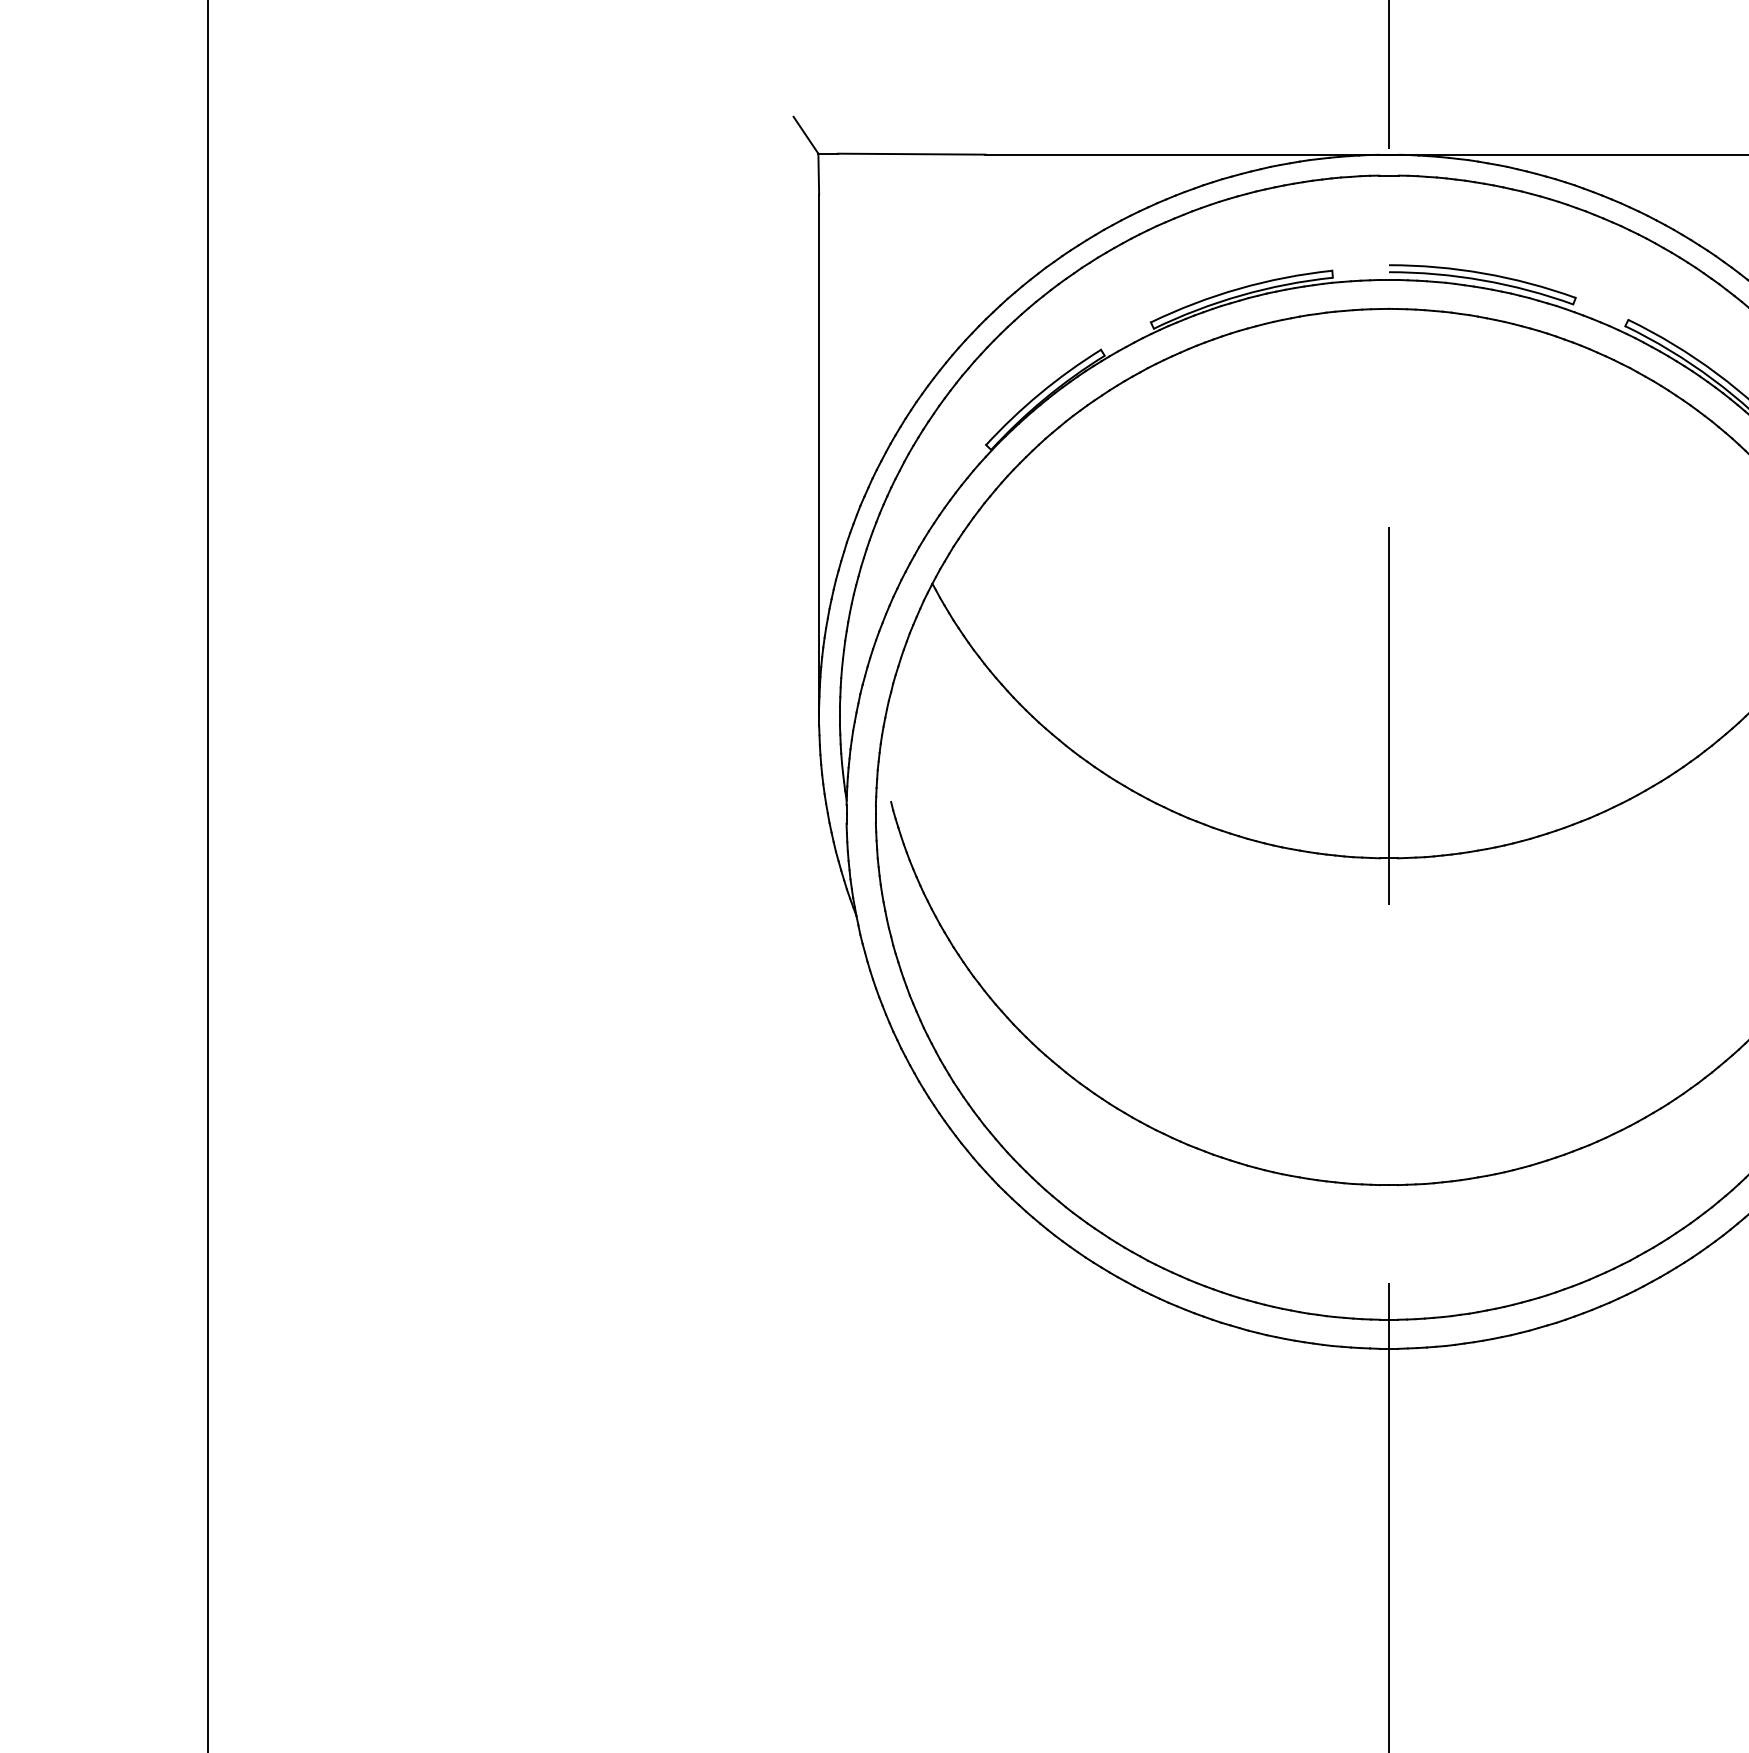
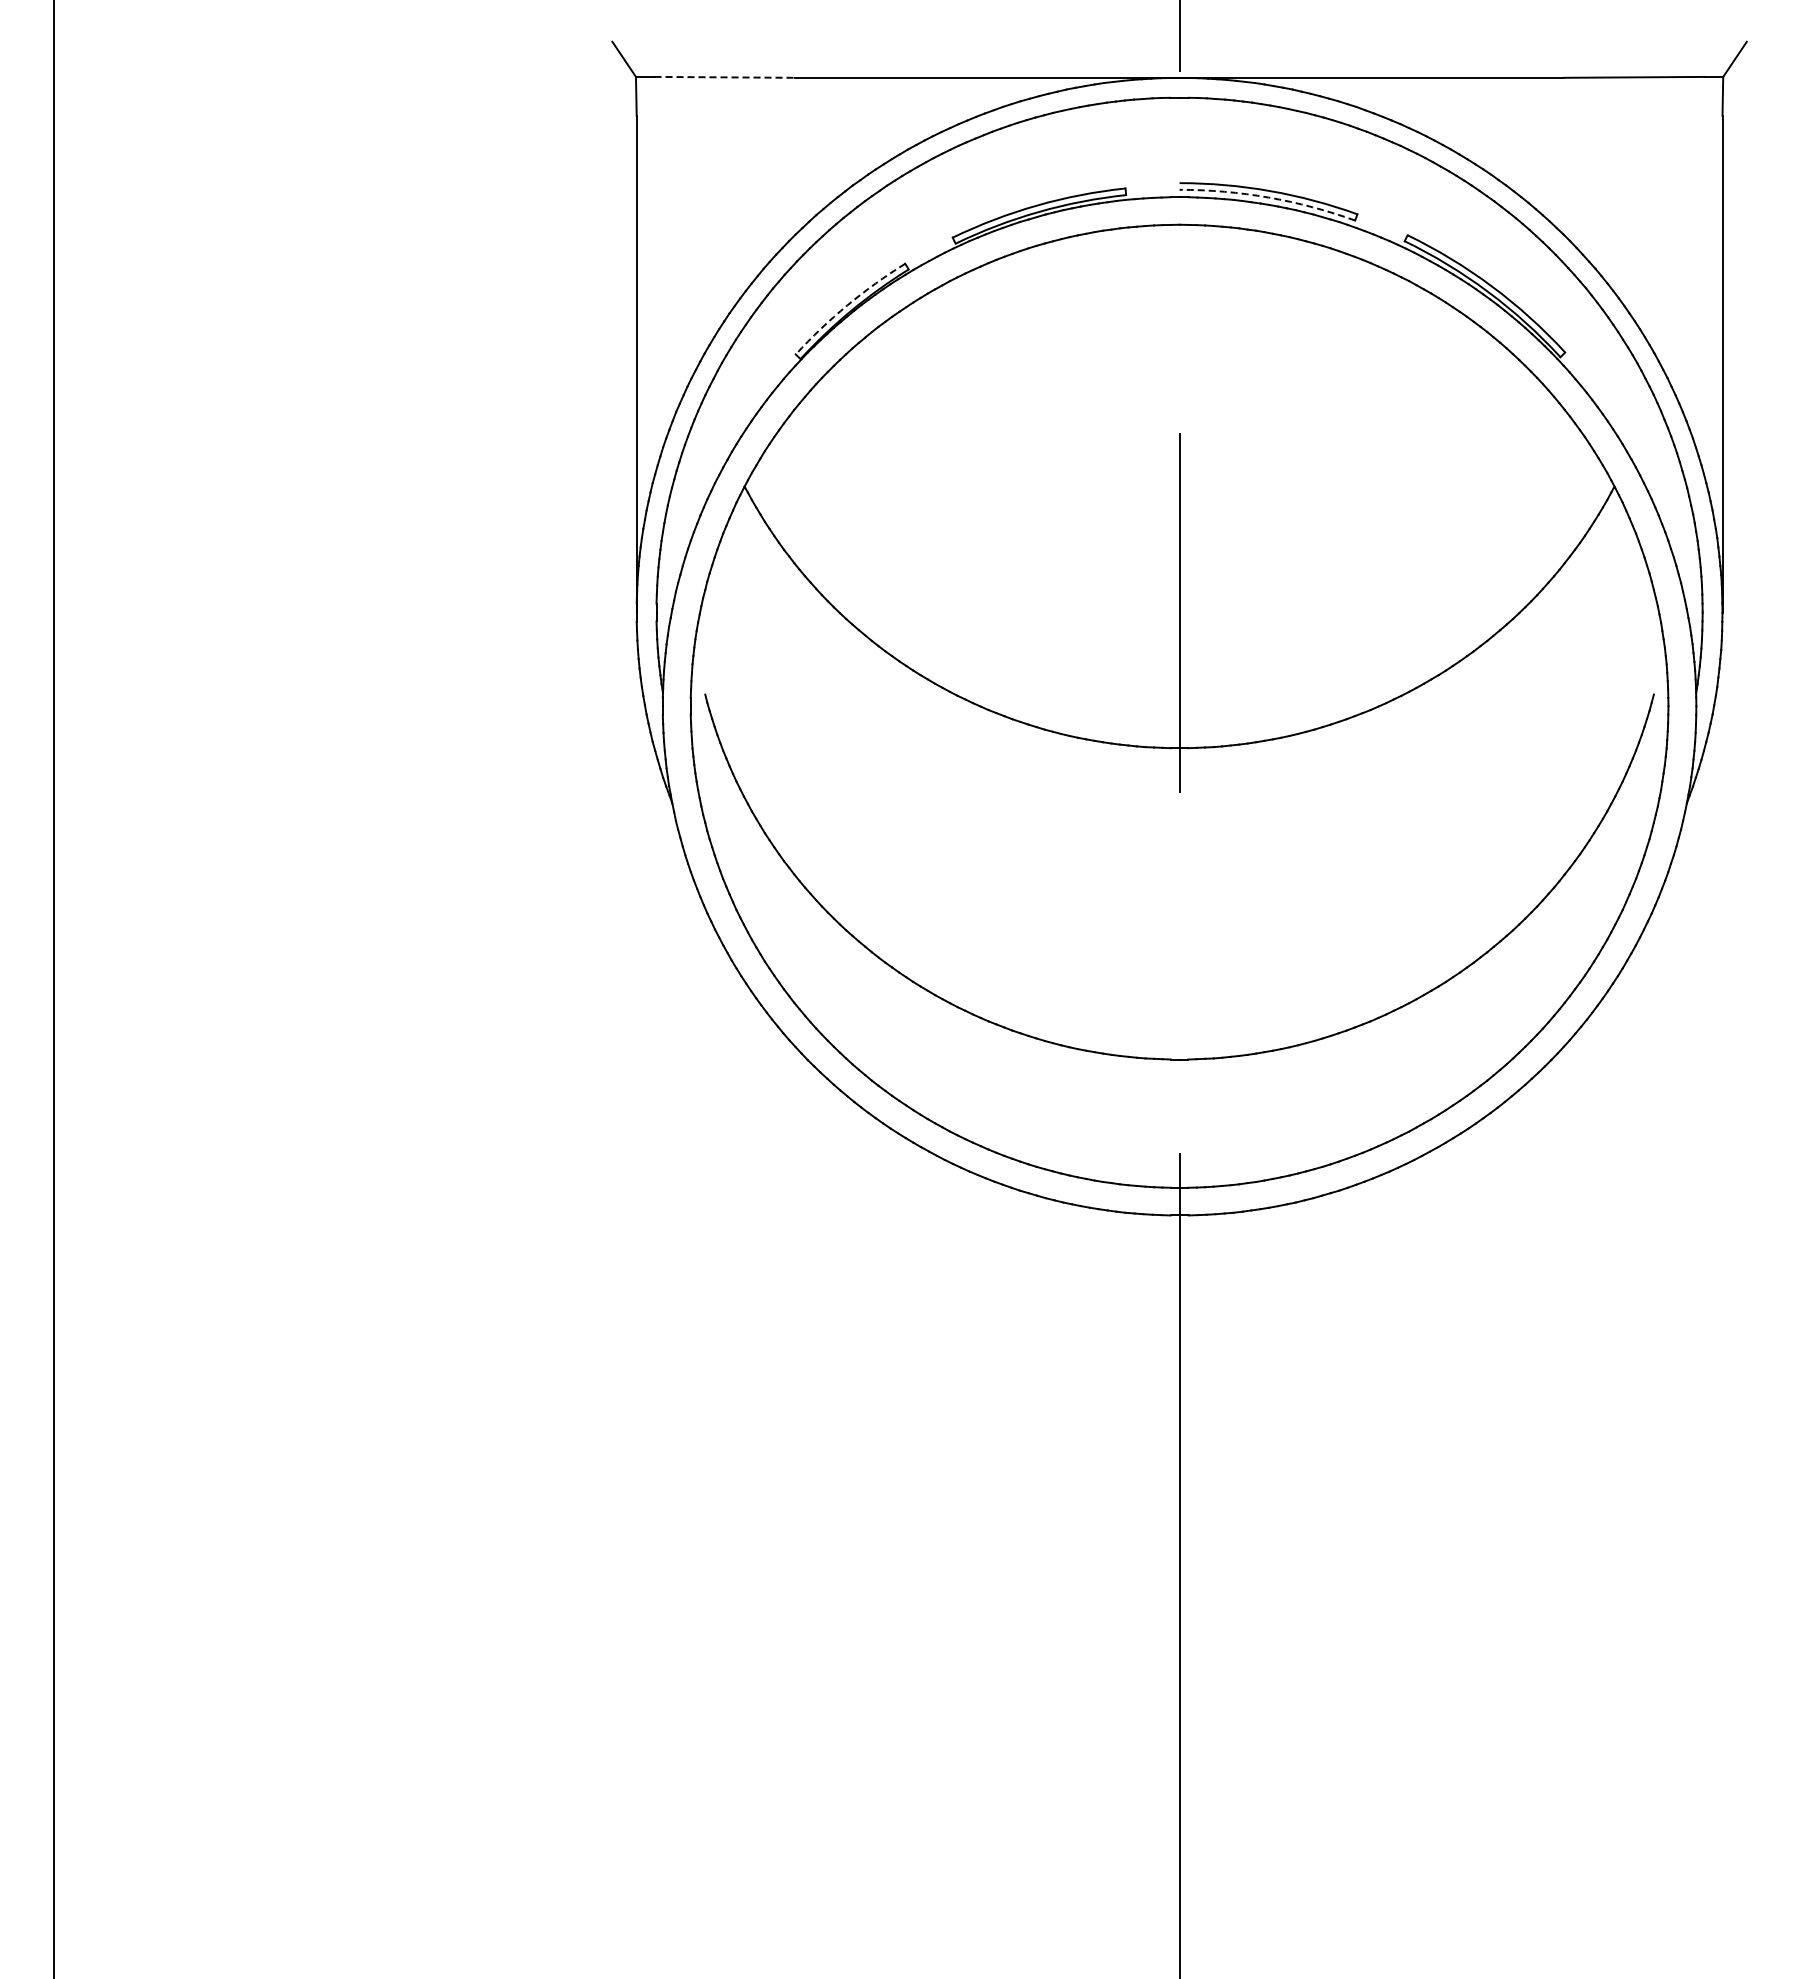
line: (912, 154) -> (725, 77), solid -> dashed
arc: (1482, 280) -> (1268, 197), solid -> dashed
arc: (1040, 393) -> (847, 305), solid -> dashed

